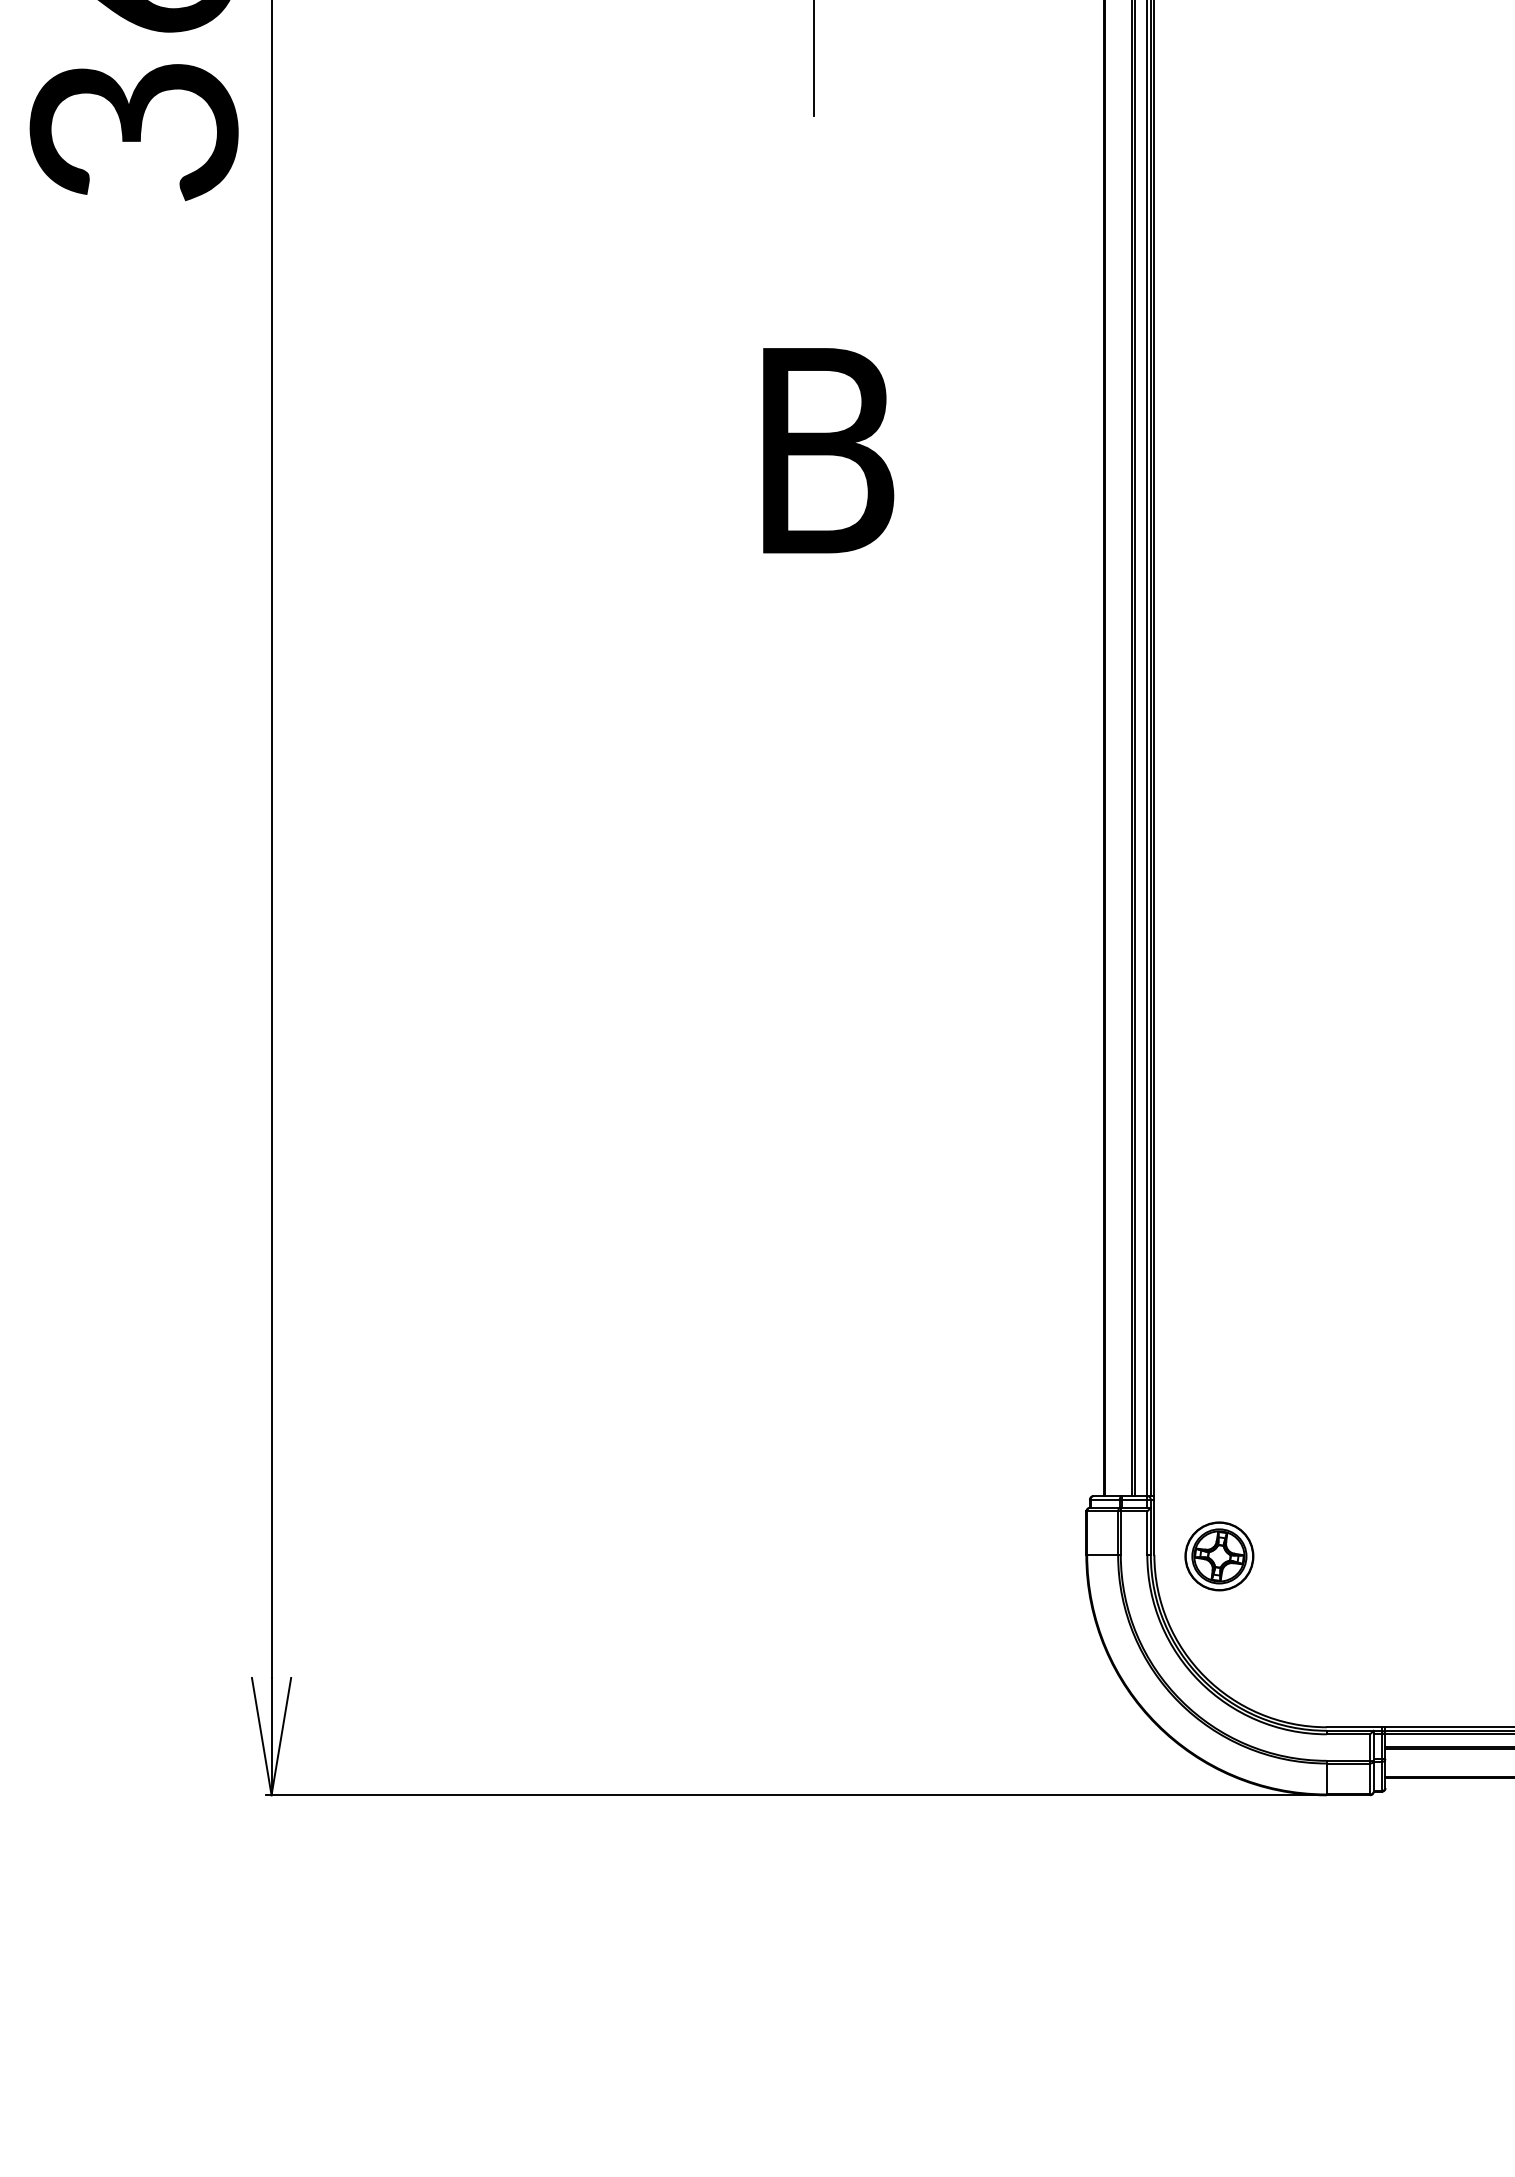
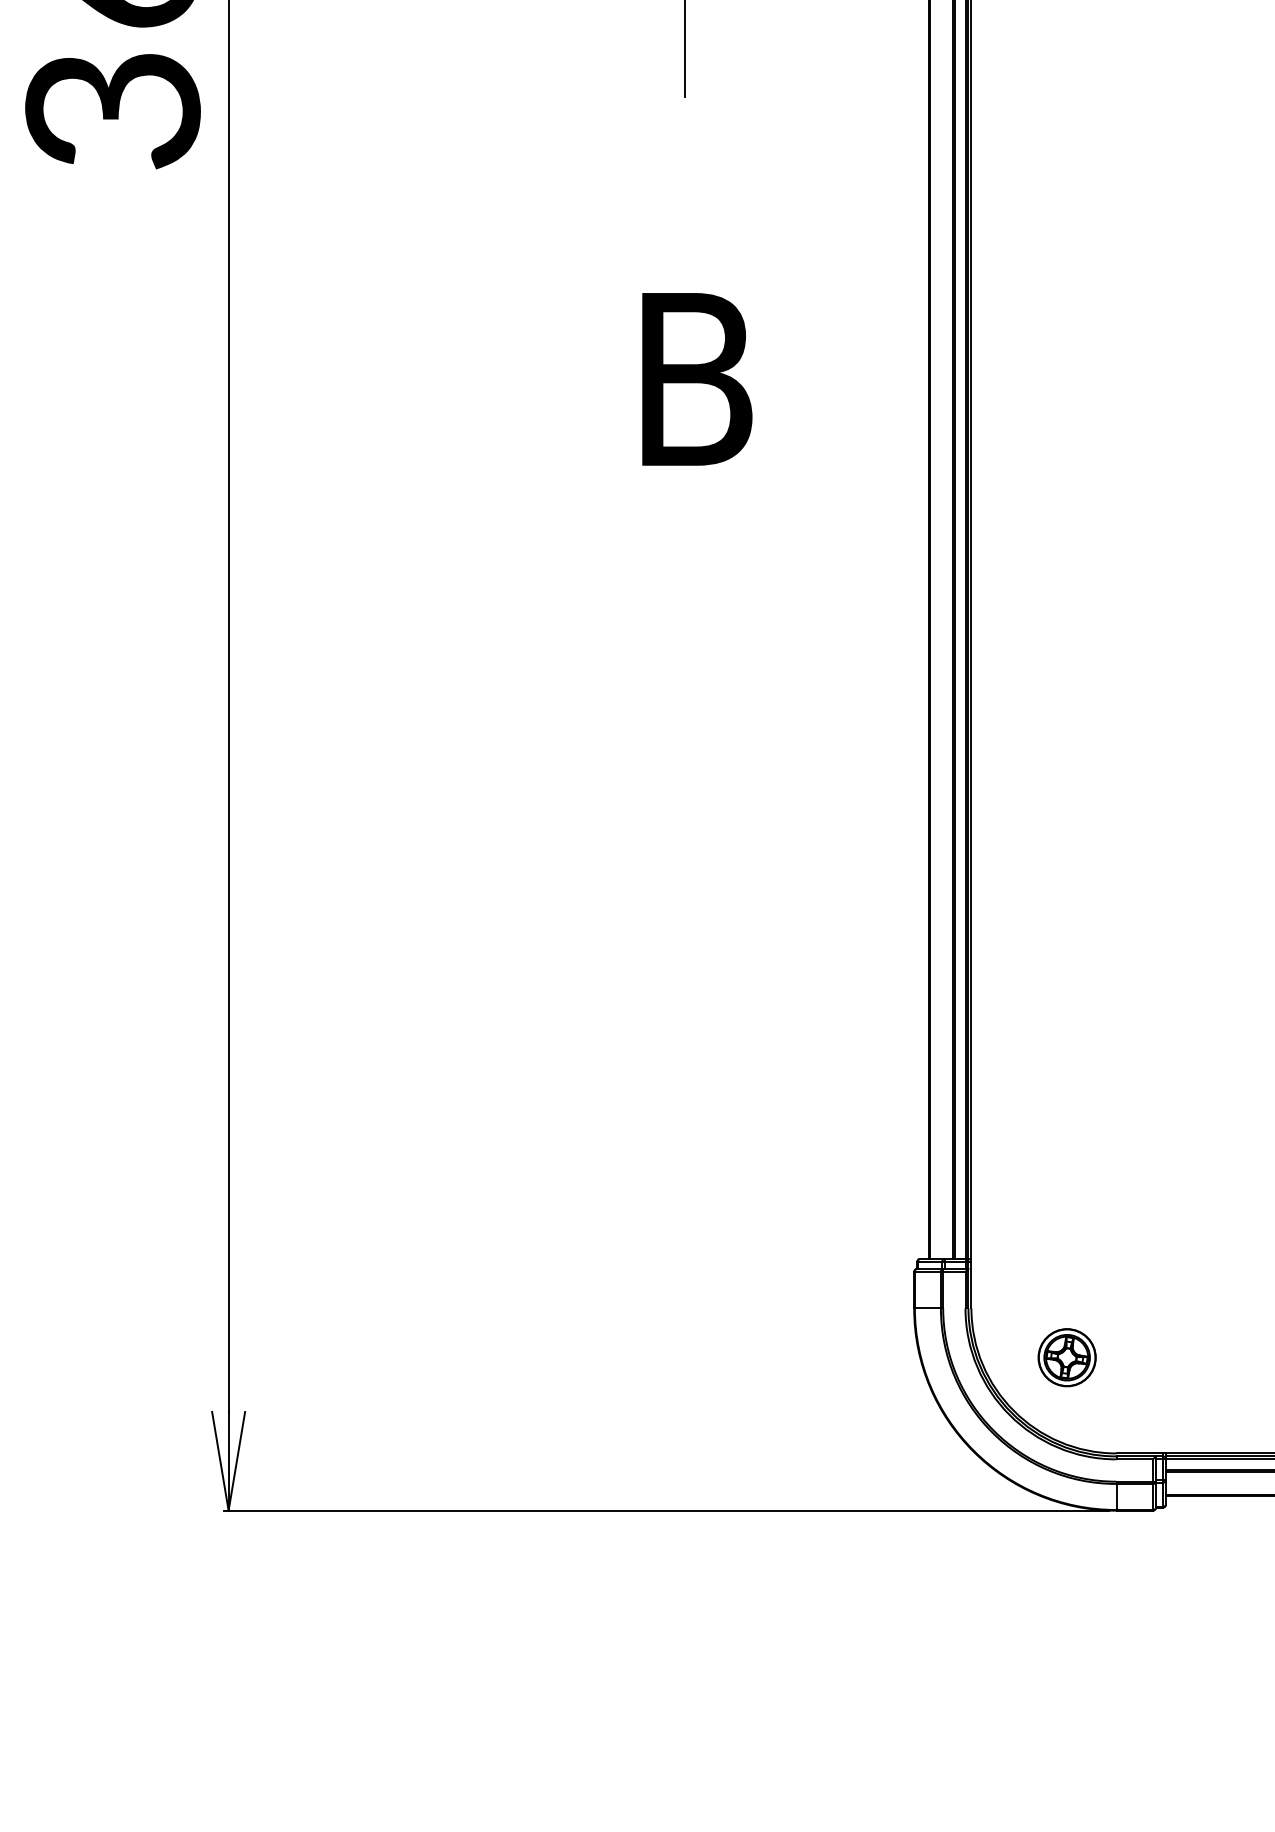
part: (1218, 1556) -> (1066, 1357), moved

